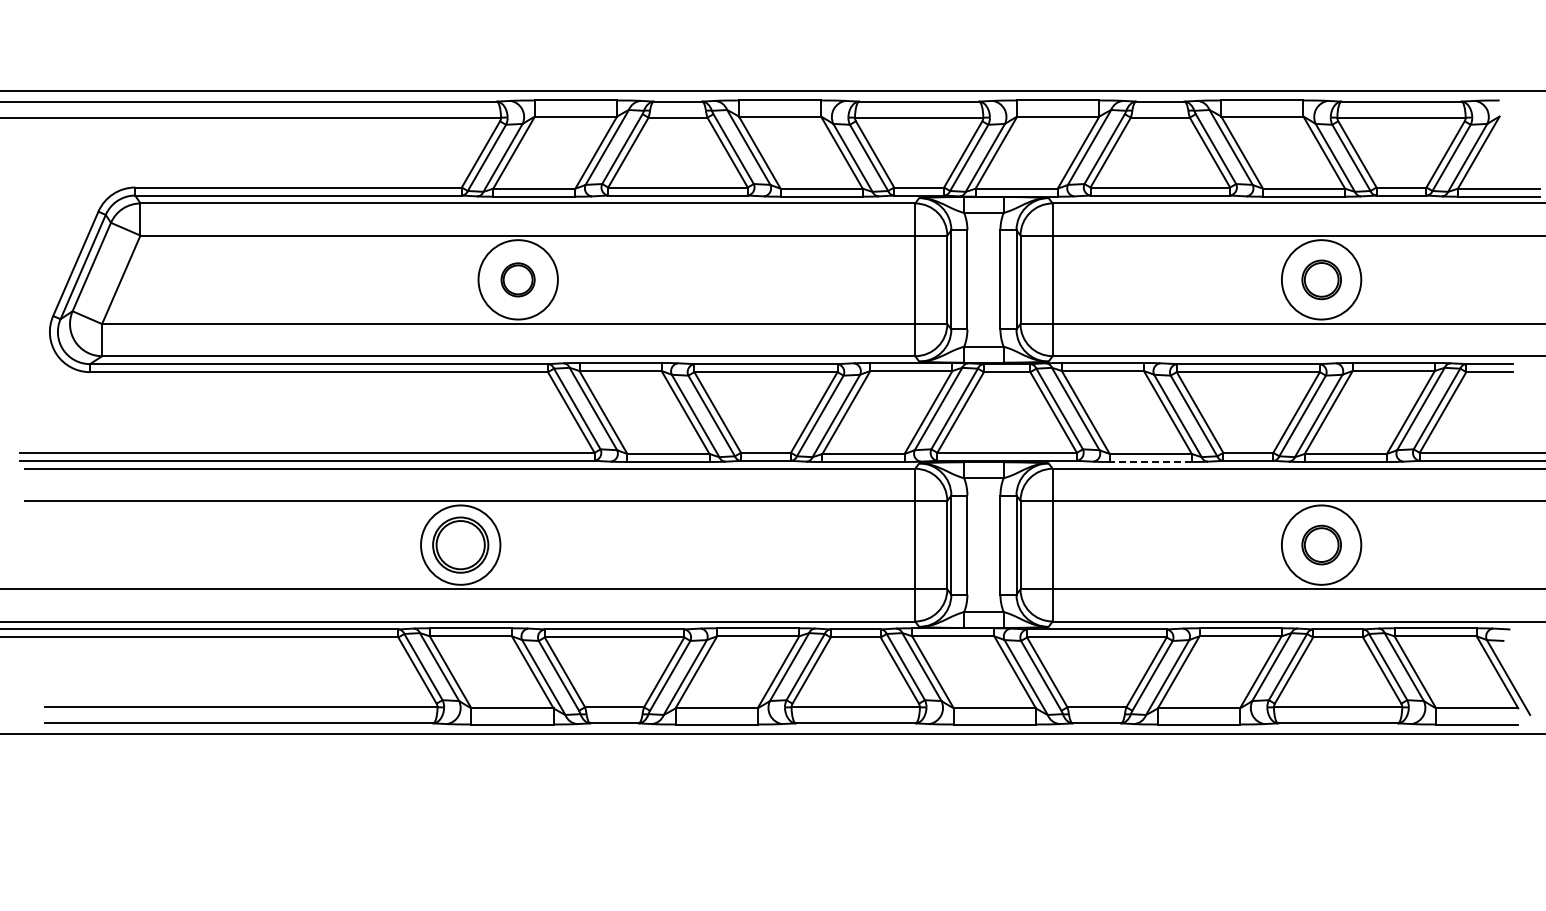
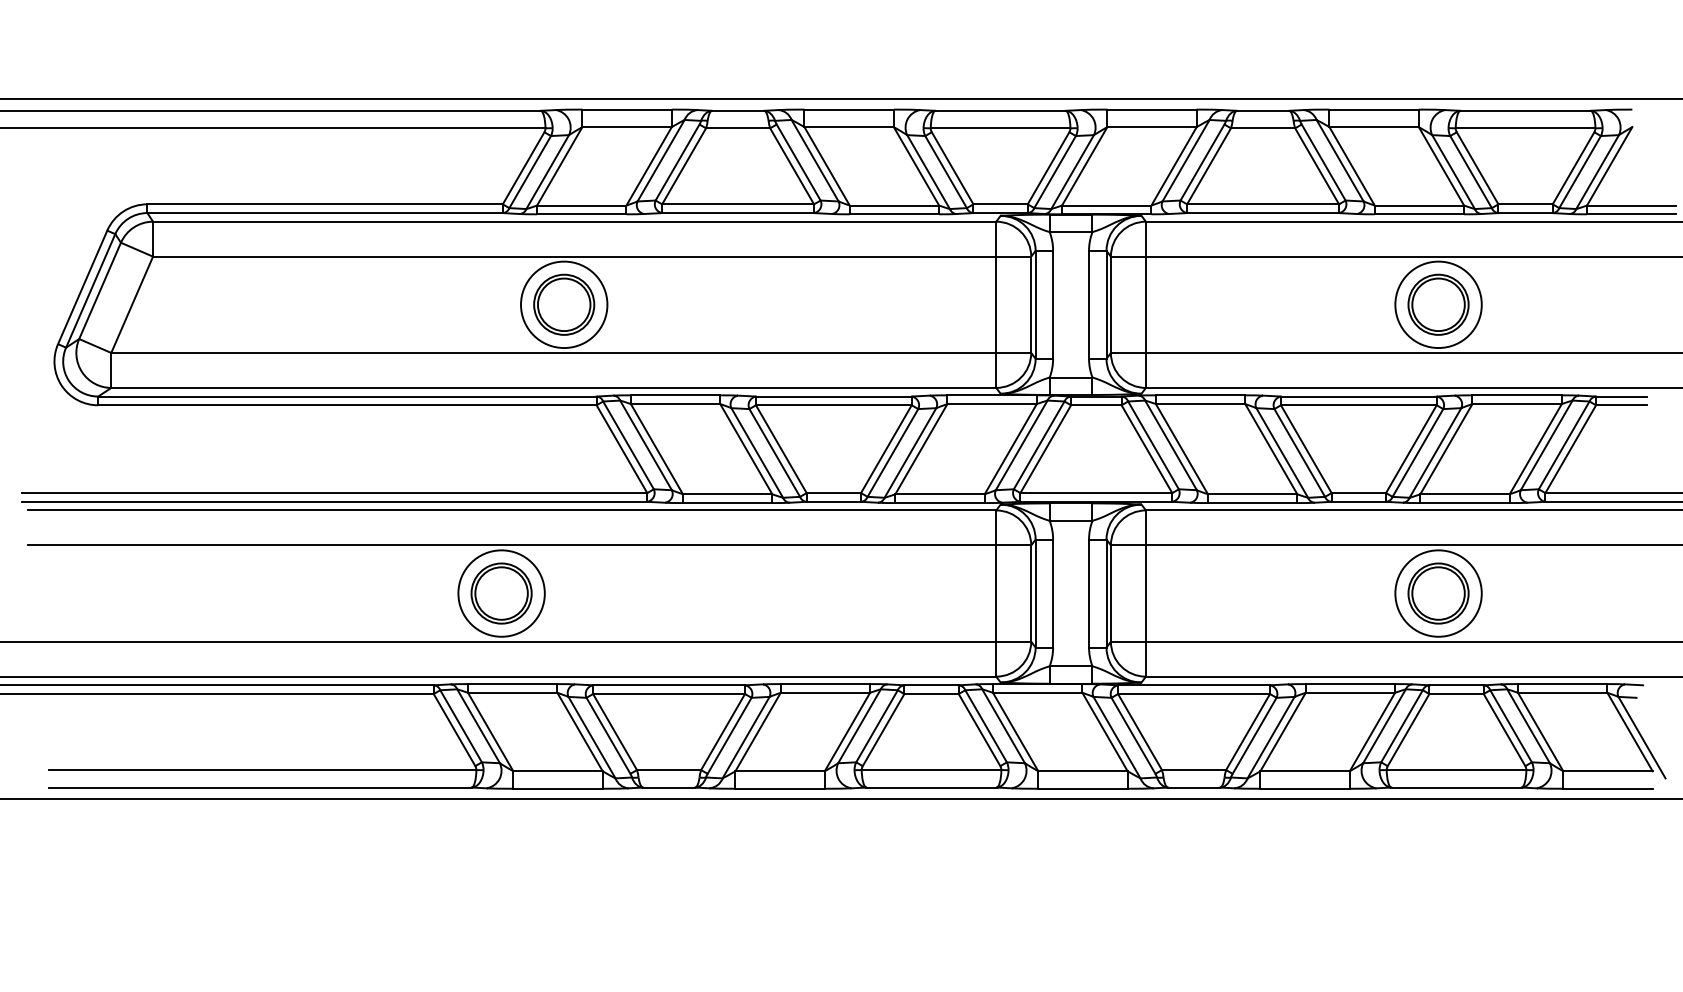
part: (517, 279) -> (563, 304), size x1.67
part: (1321, 279) -> (1438, 304), size x1.43
line: (1150, 461) -> (1252, 502), dashed -> solid
part: (1321, 544) -> (1438, 592), size x1.43

